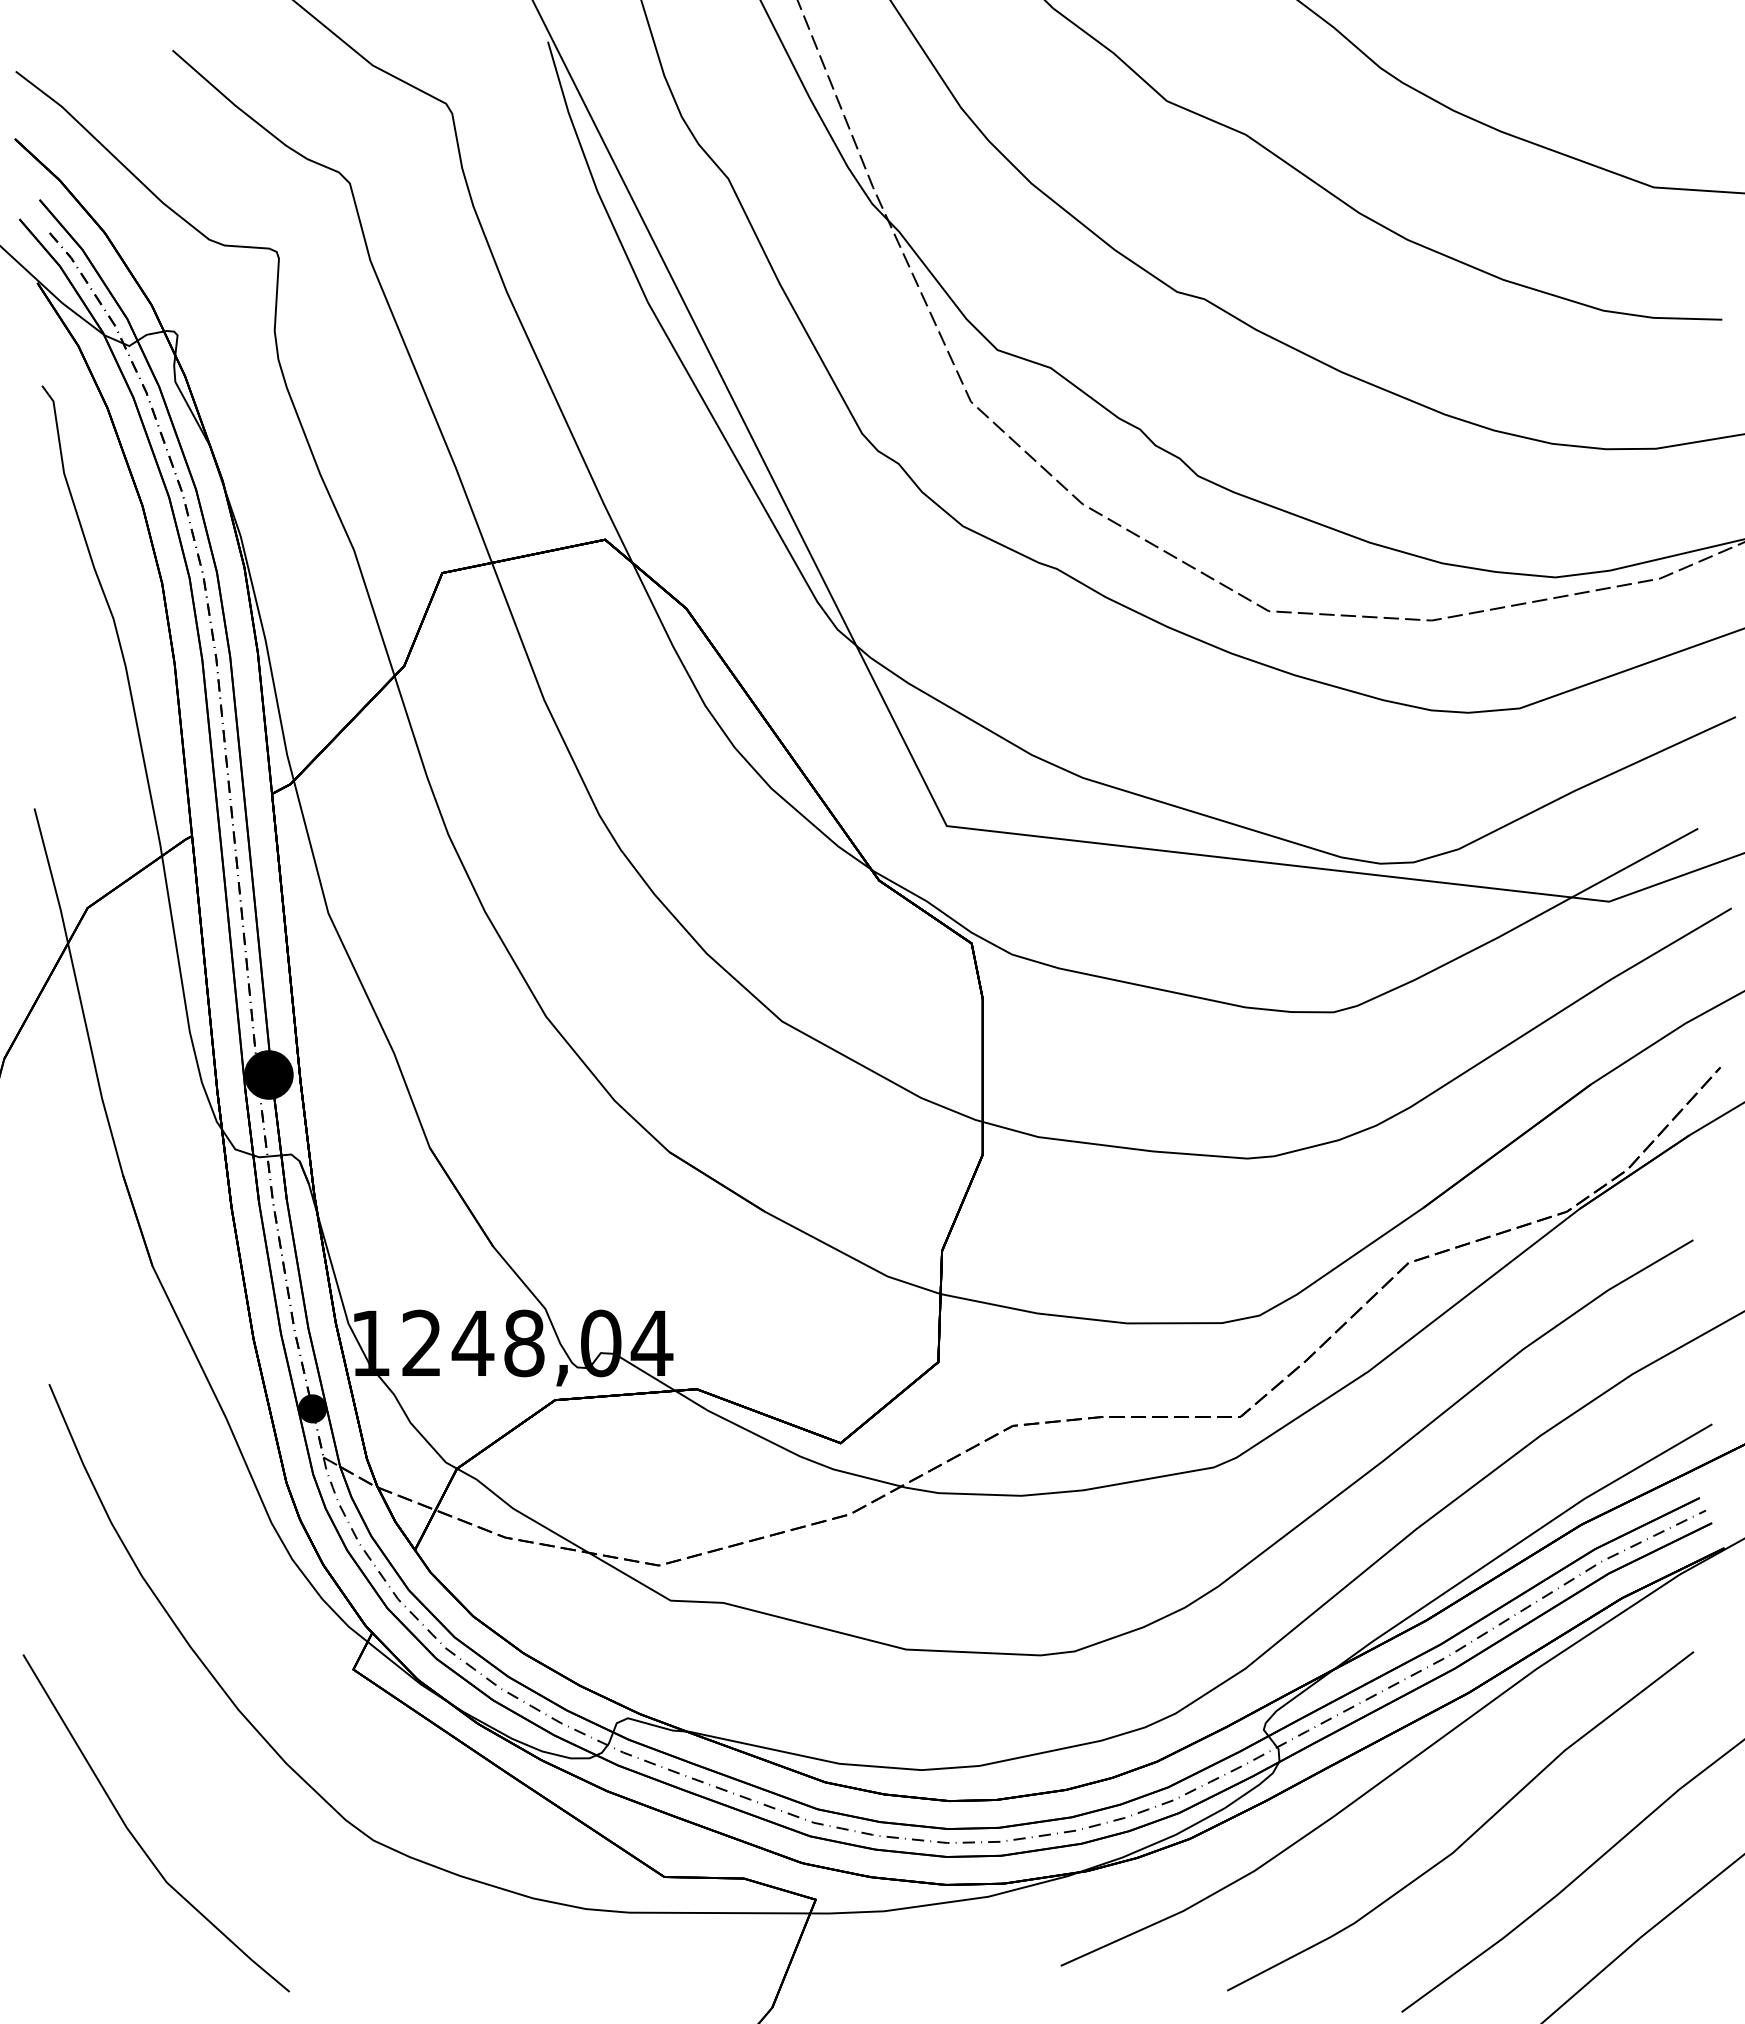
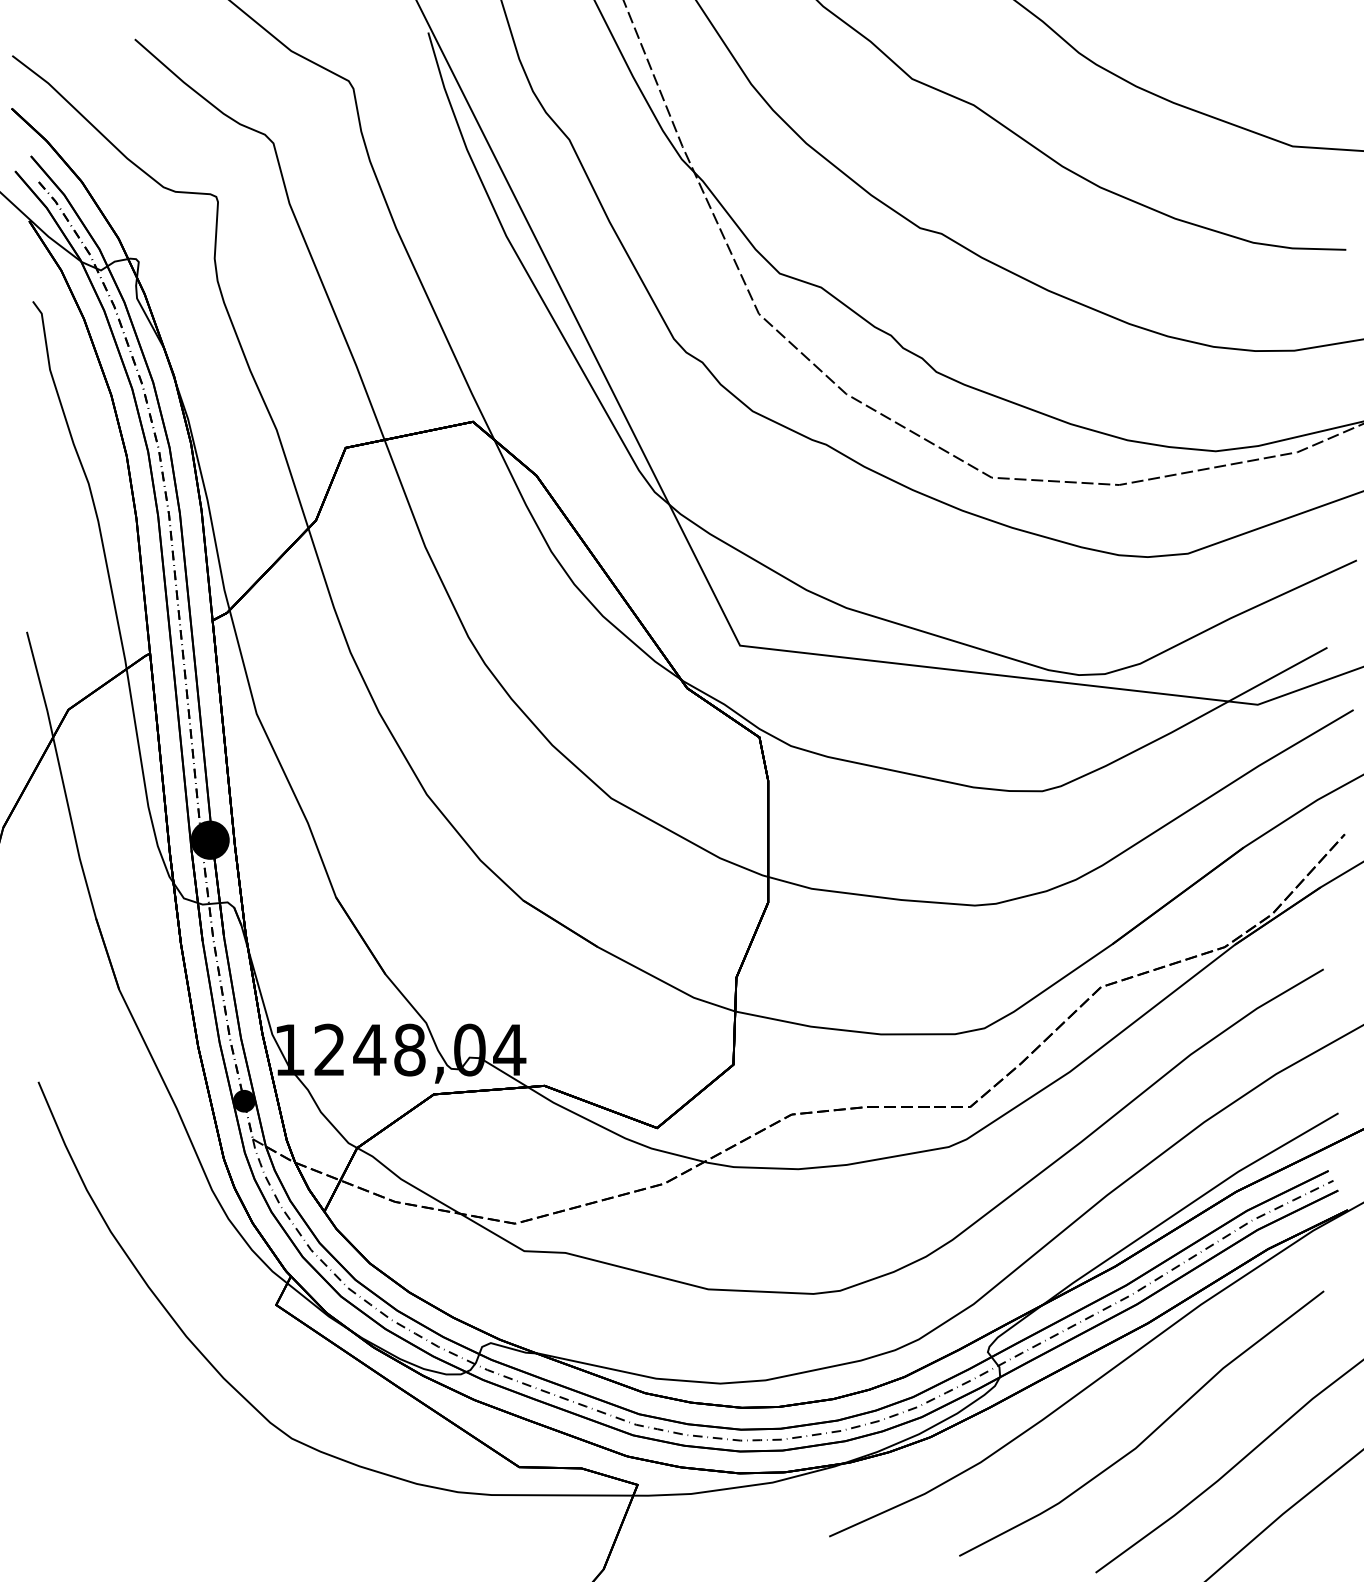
line: (135, 1837) -> (105, 1436), removed

